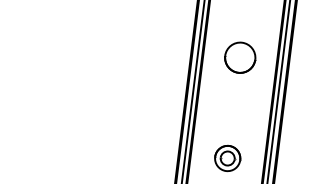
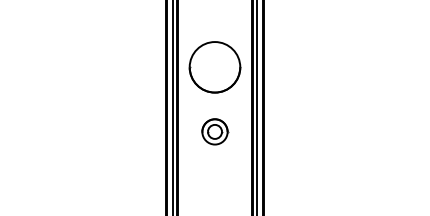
part: (239, 57) -> (214, 67), size x1.67
part: (228, 158) -> (215, 131), moved

